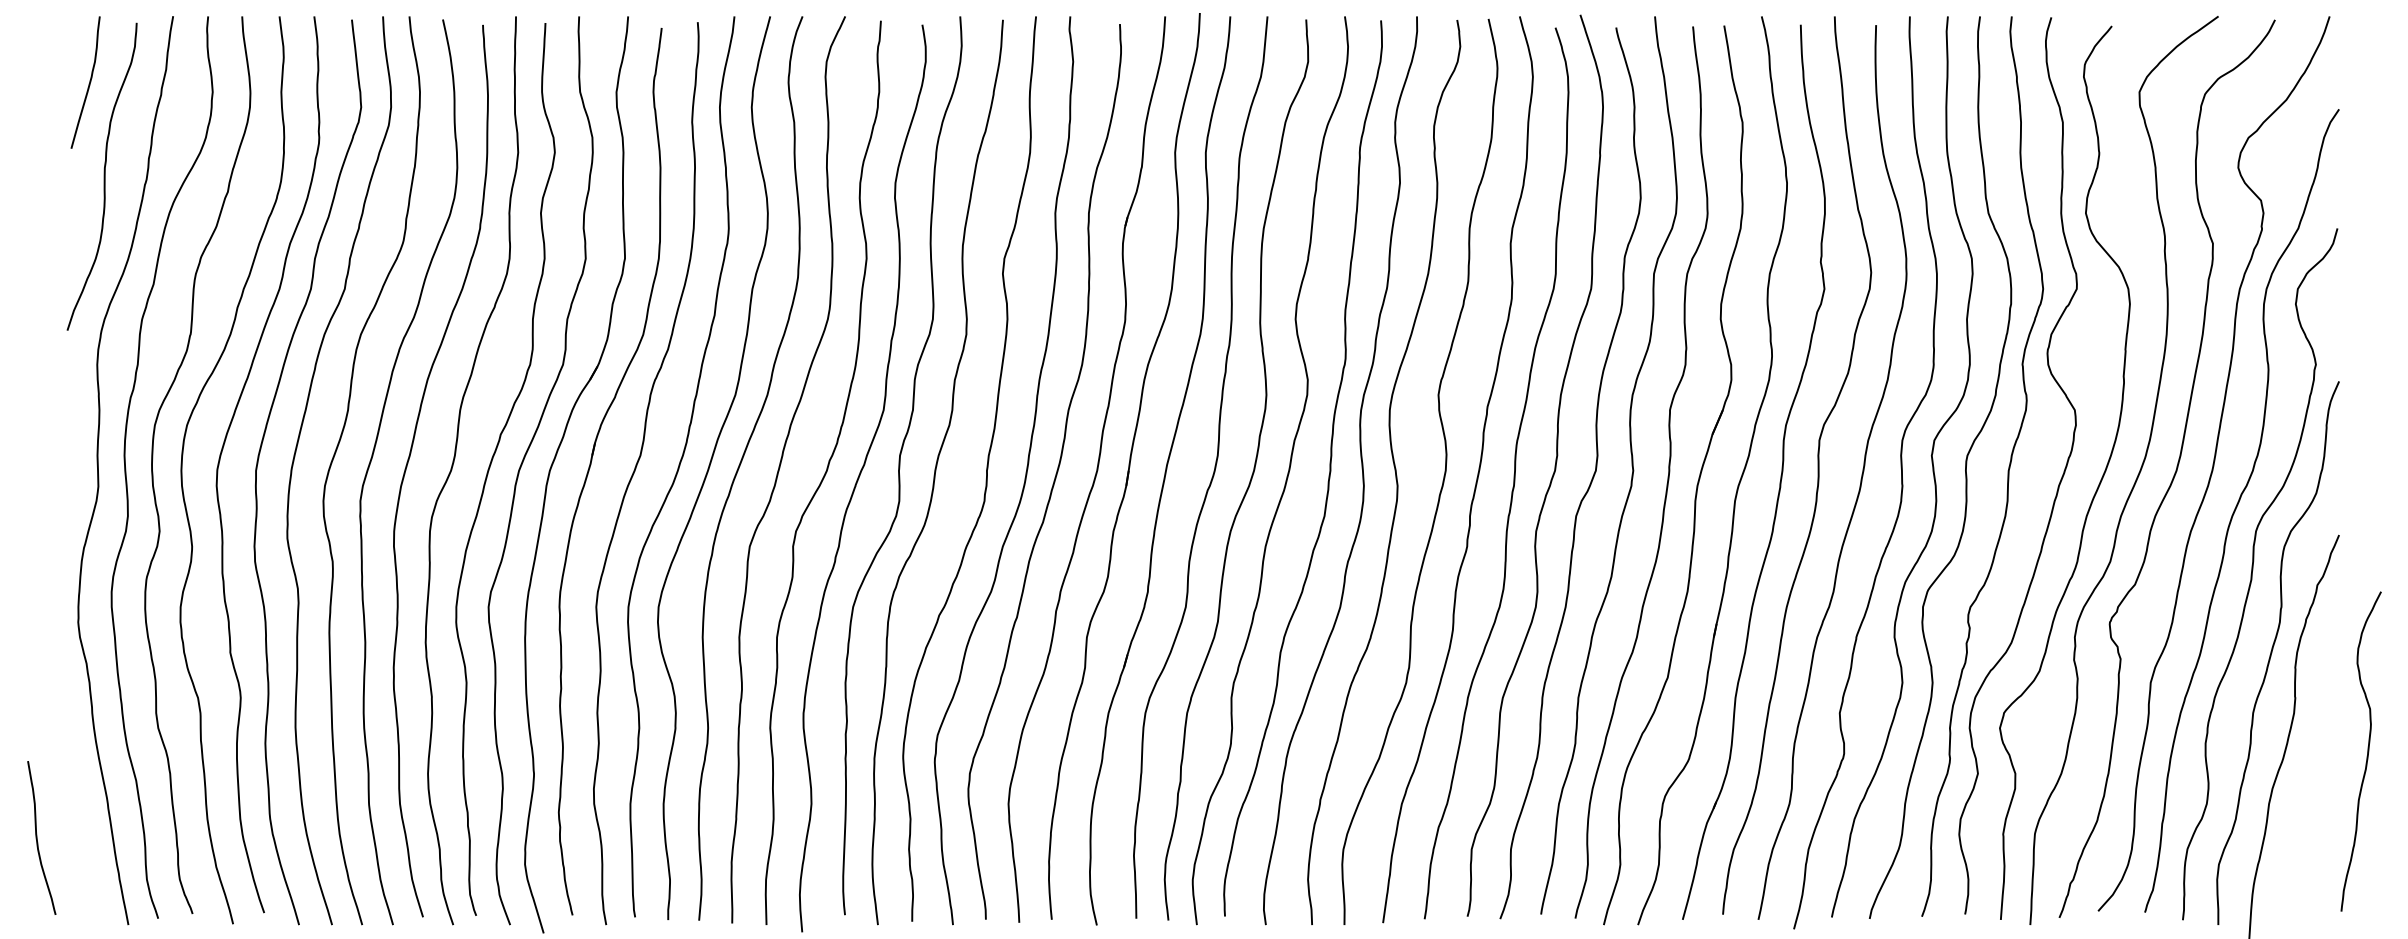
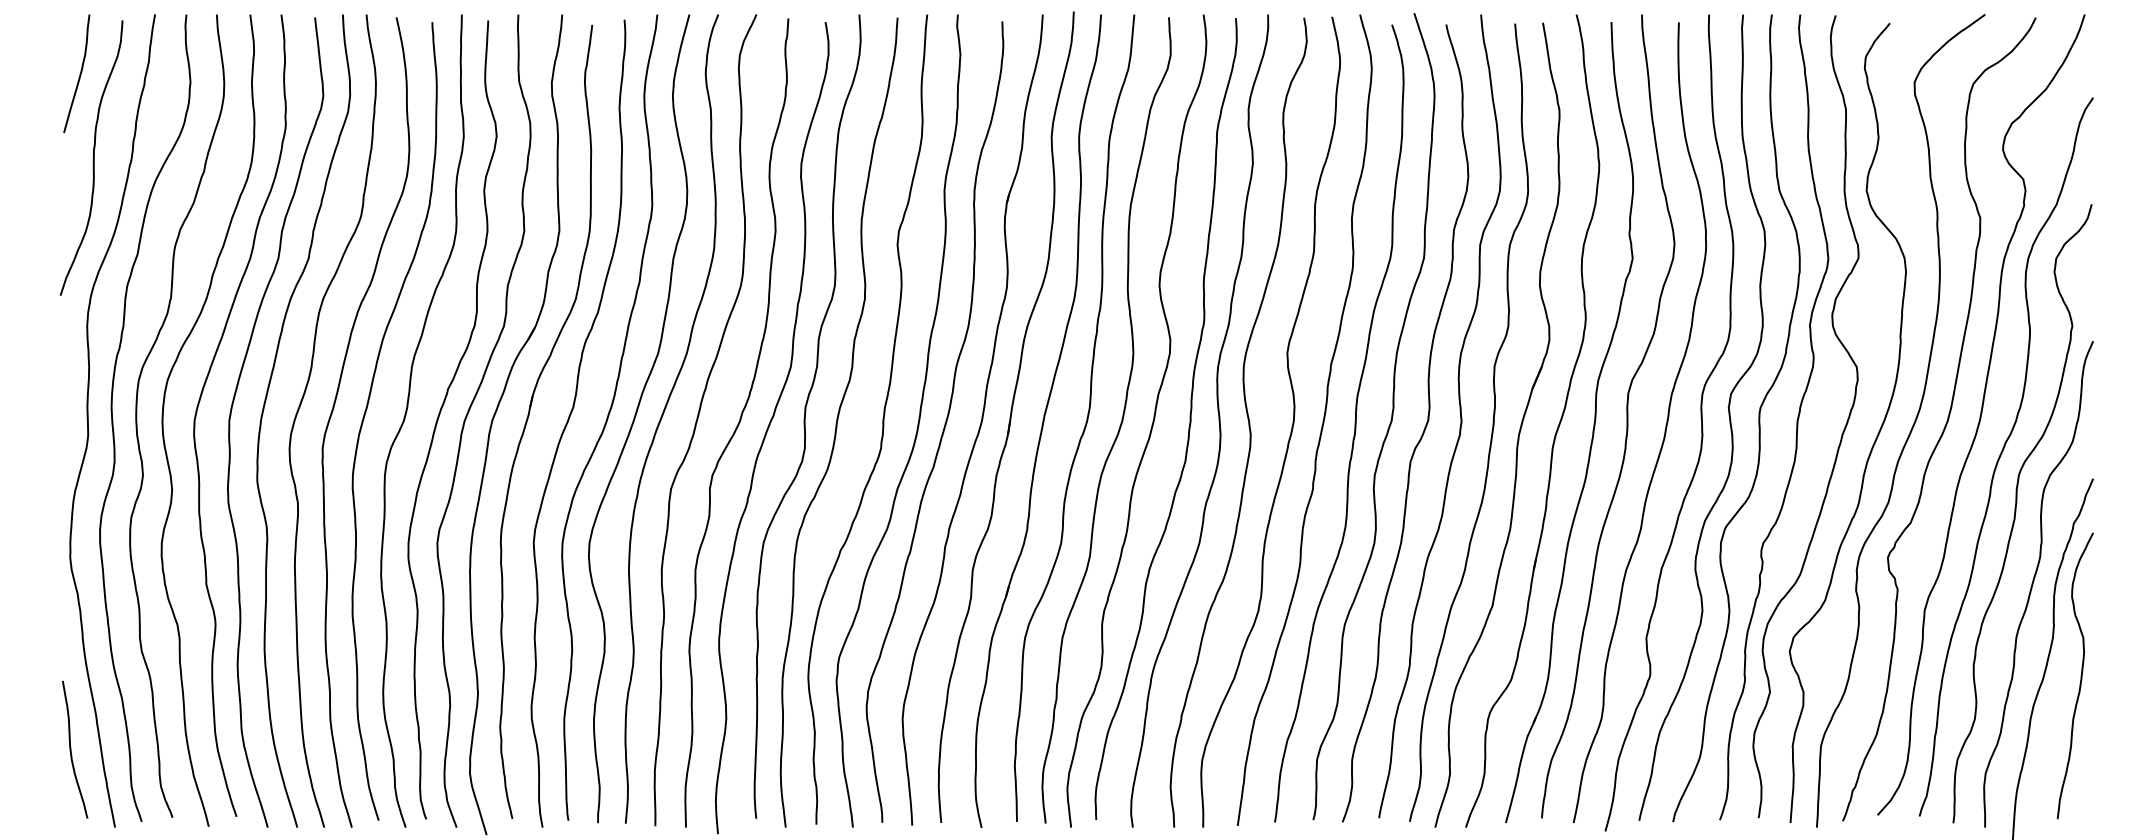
curve: (2367, 751) -> (2081, 675), moved
curve: (37, 837) -> (71, 749), moved

